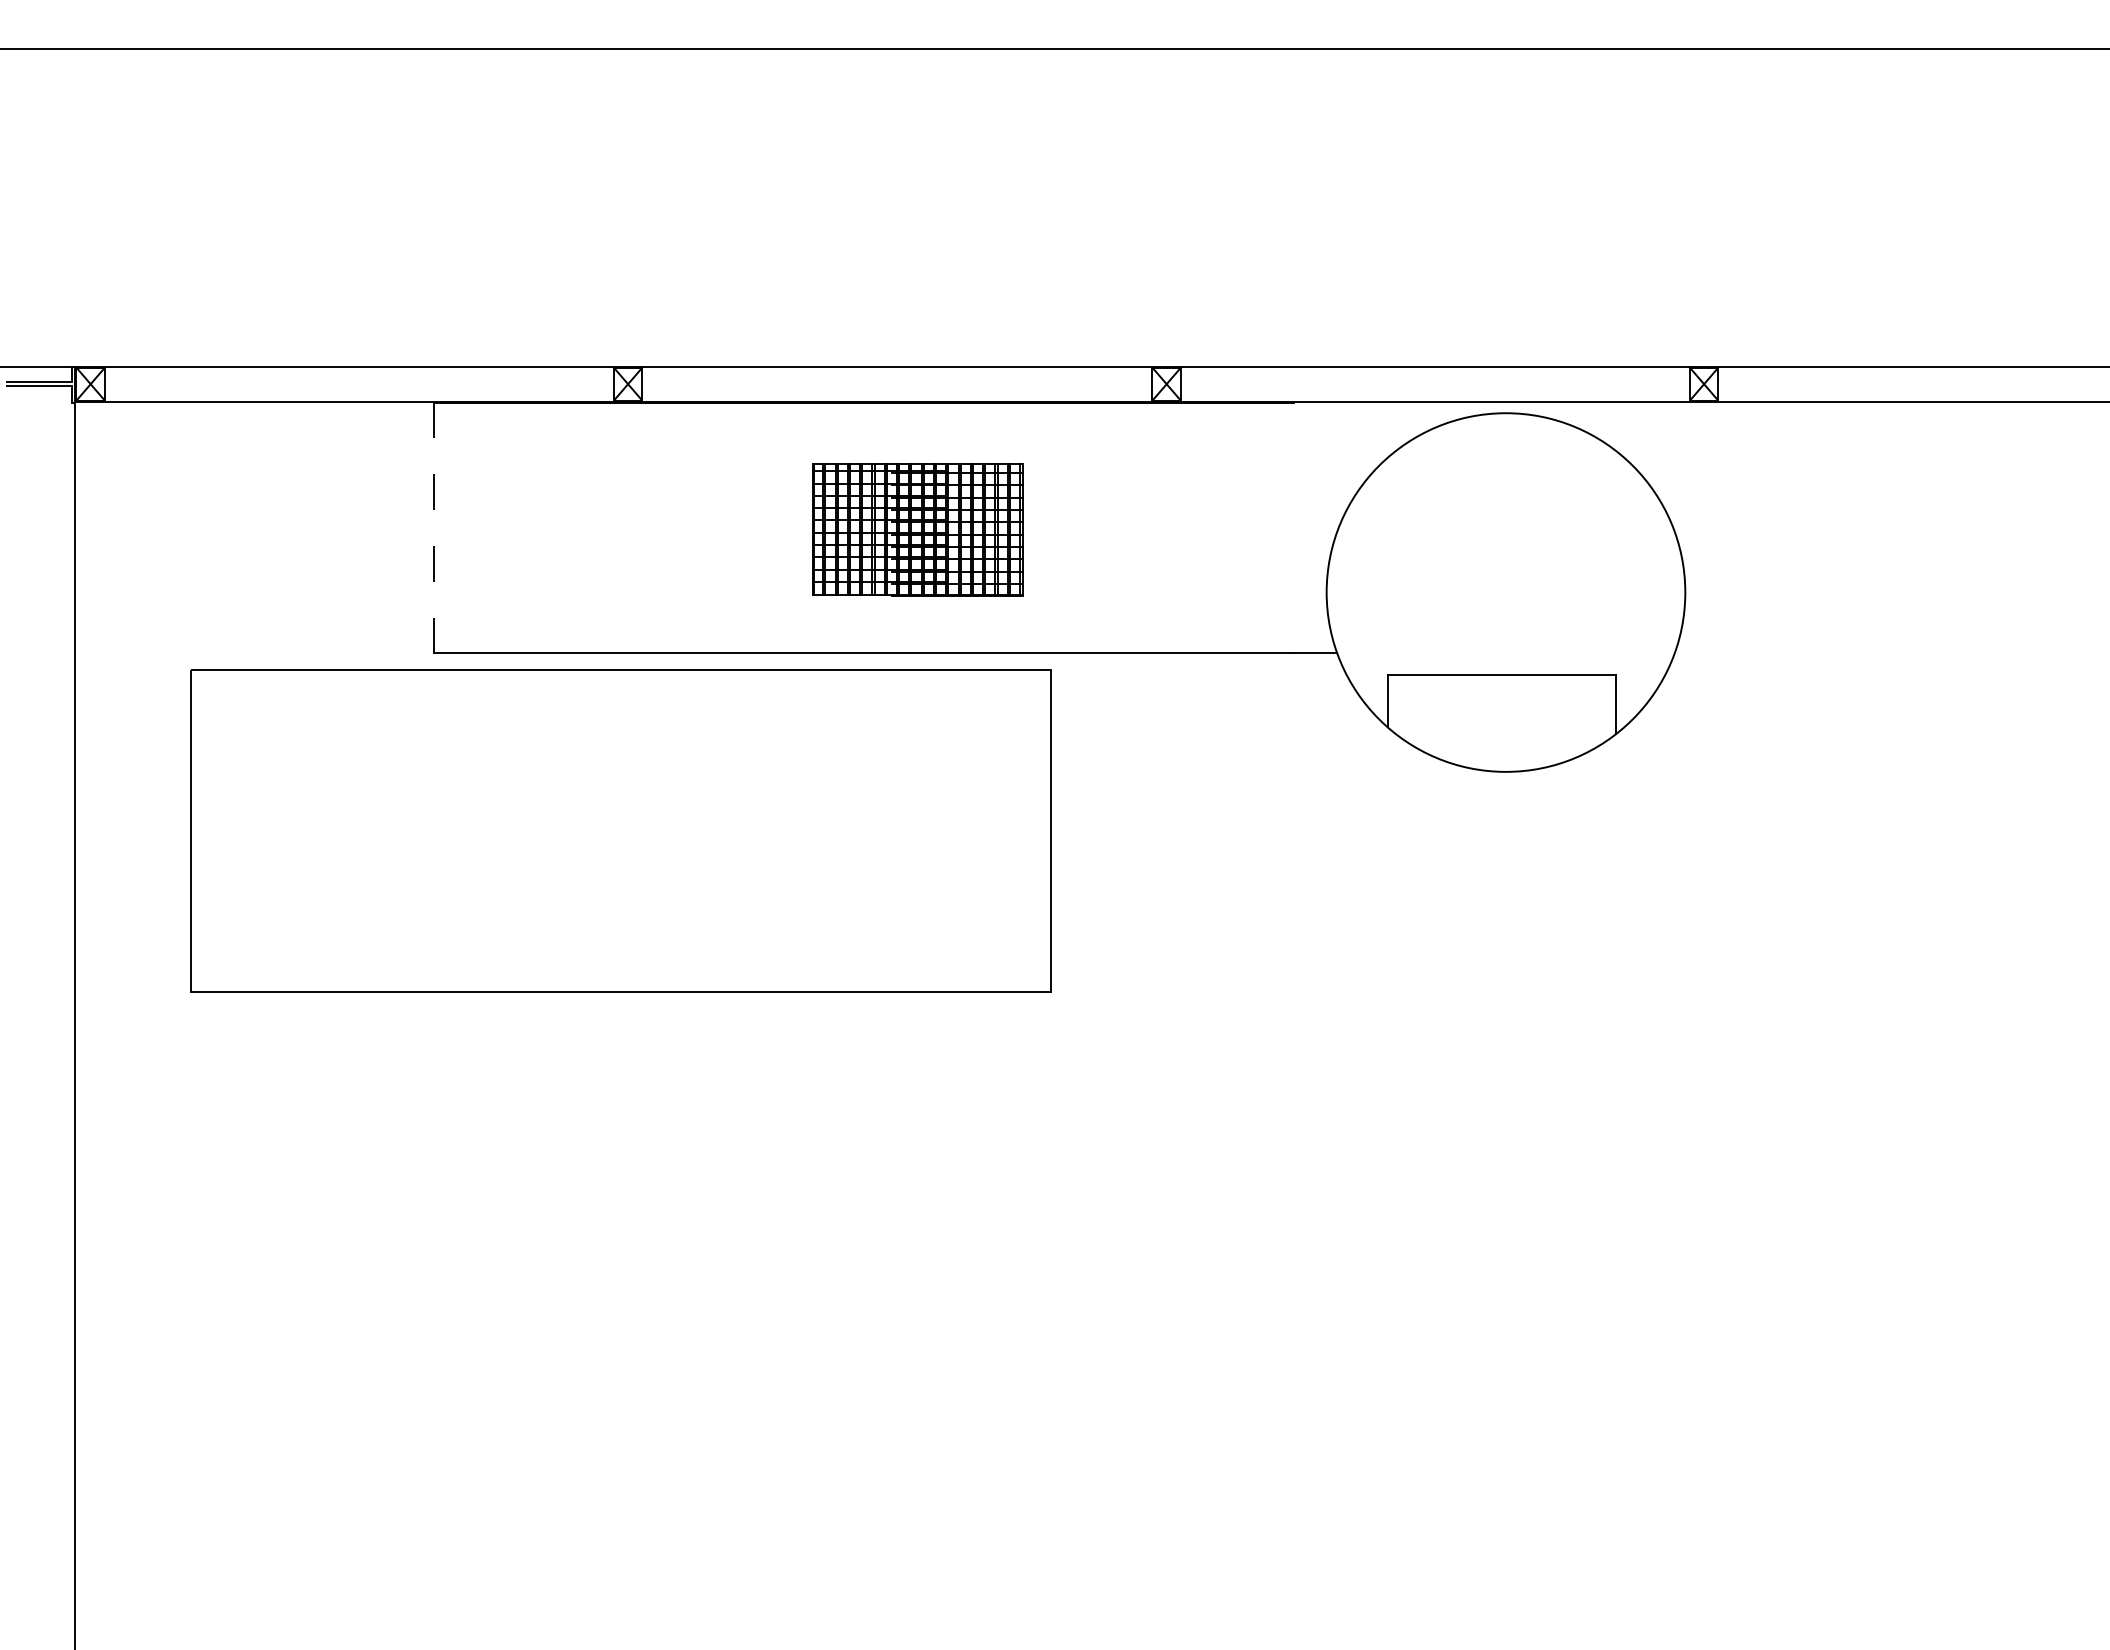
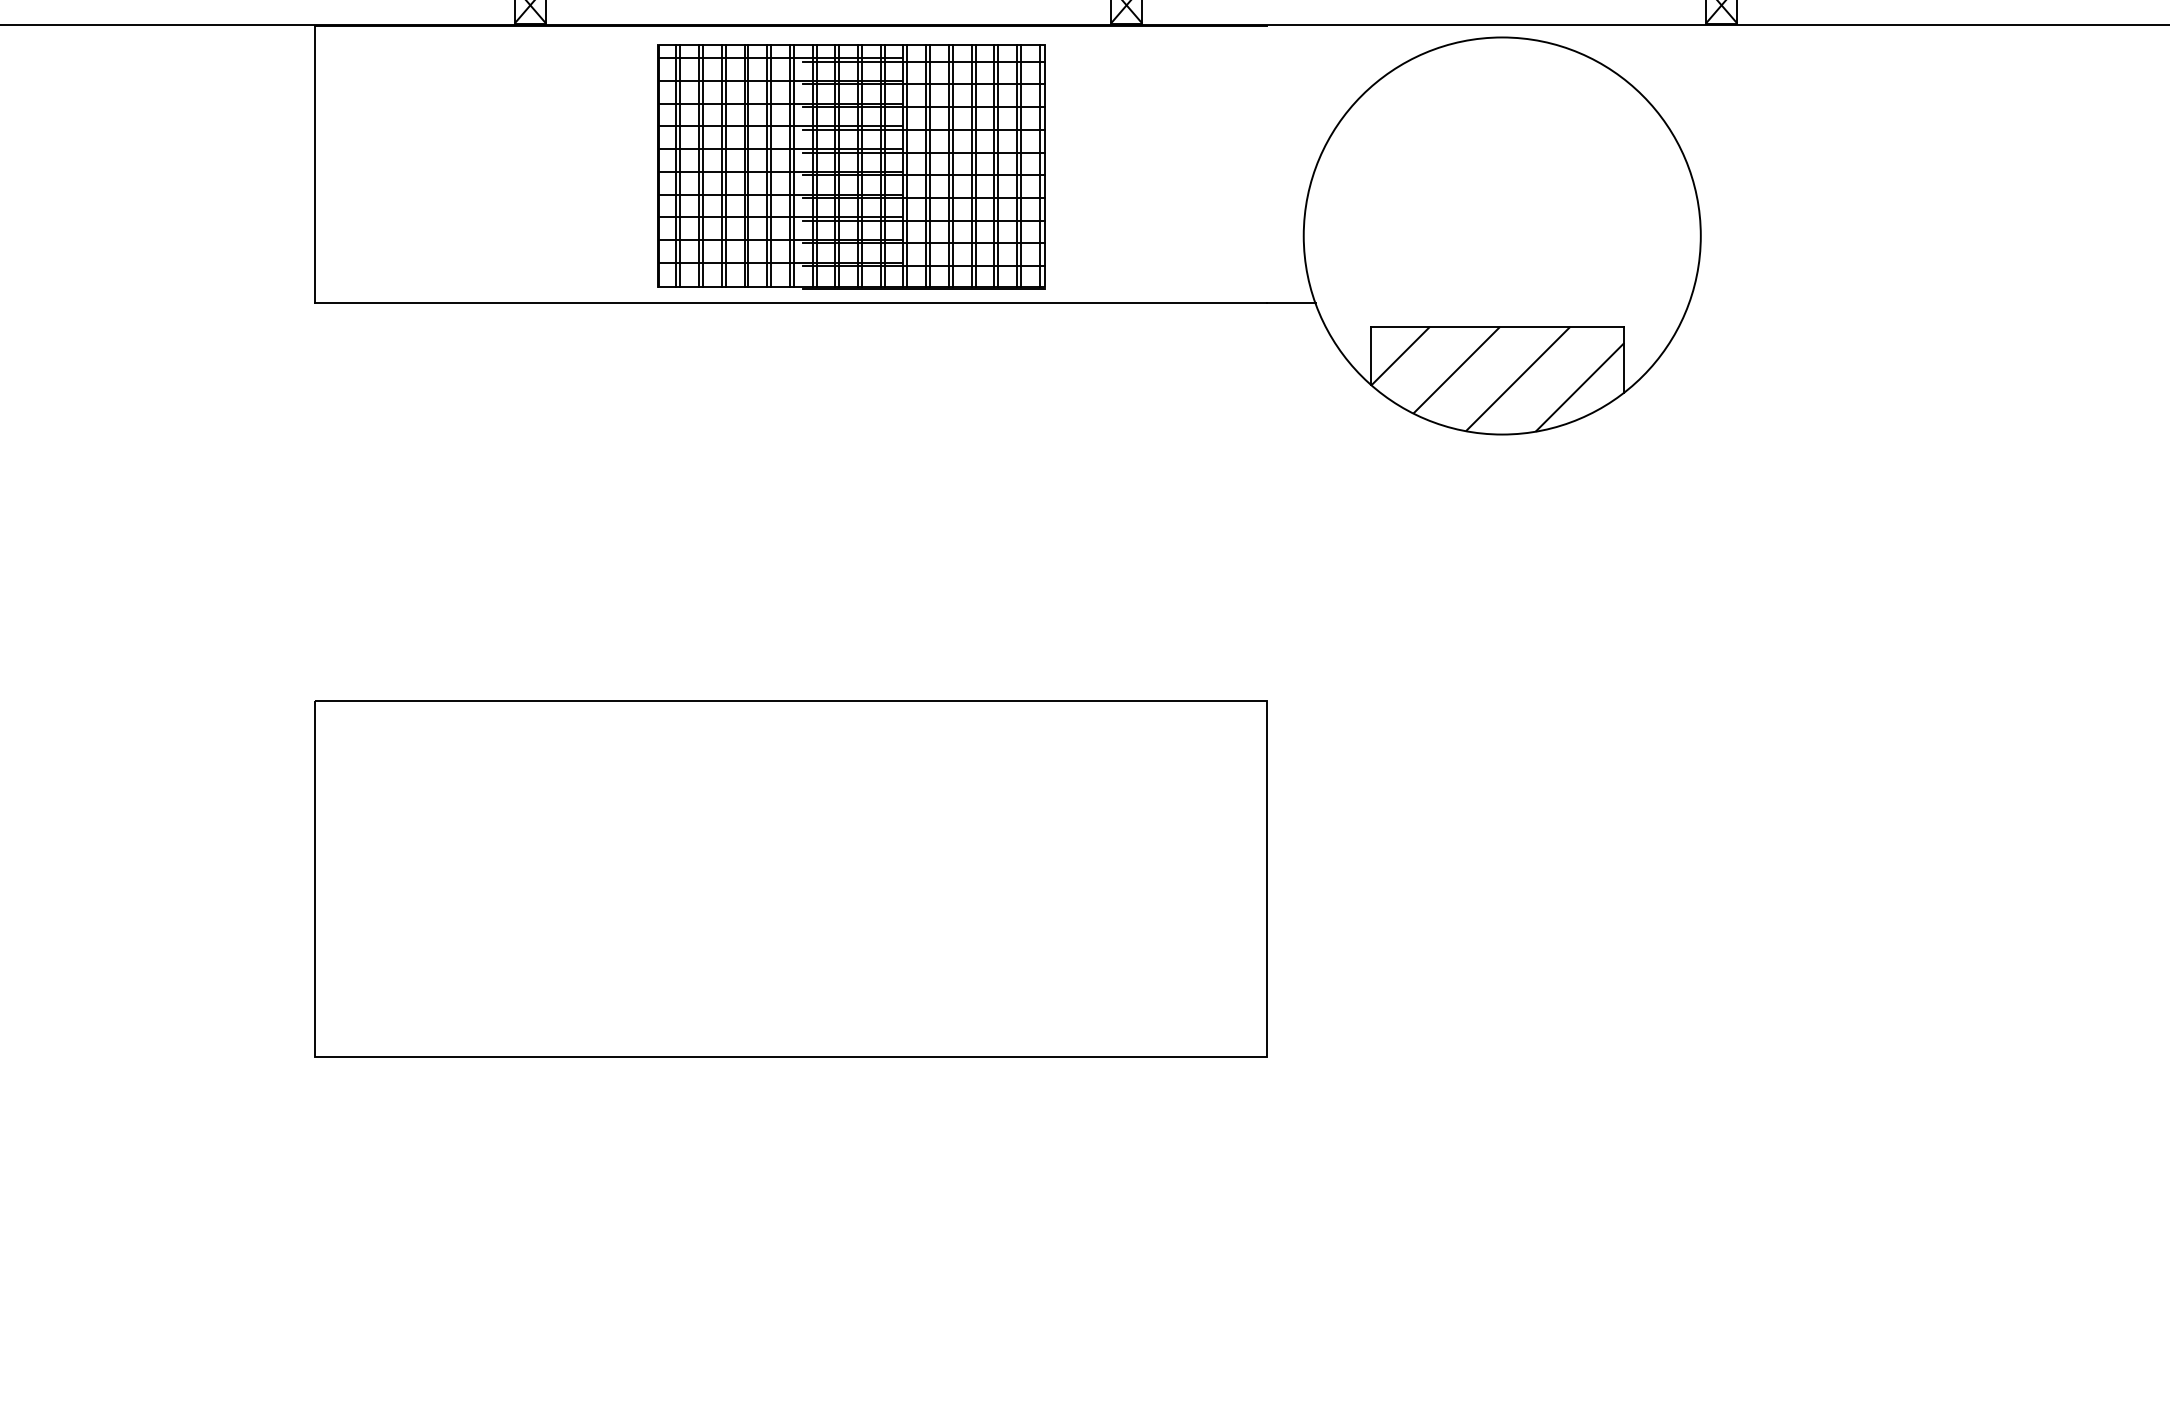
line: (433, 527) -> (314, 163), dashed -> solid
part: (917, 529) -> (850, 166), size x1.67
hatch: (1501, 721) -> (1497, 378), added
part: (620, 830) -> (790, 878), moved

